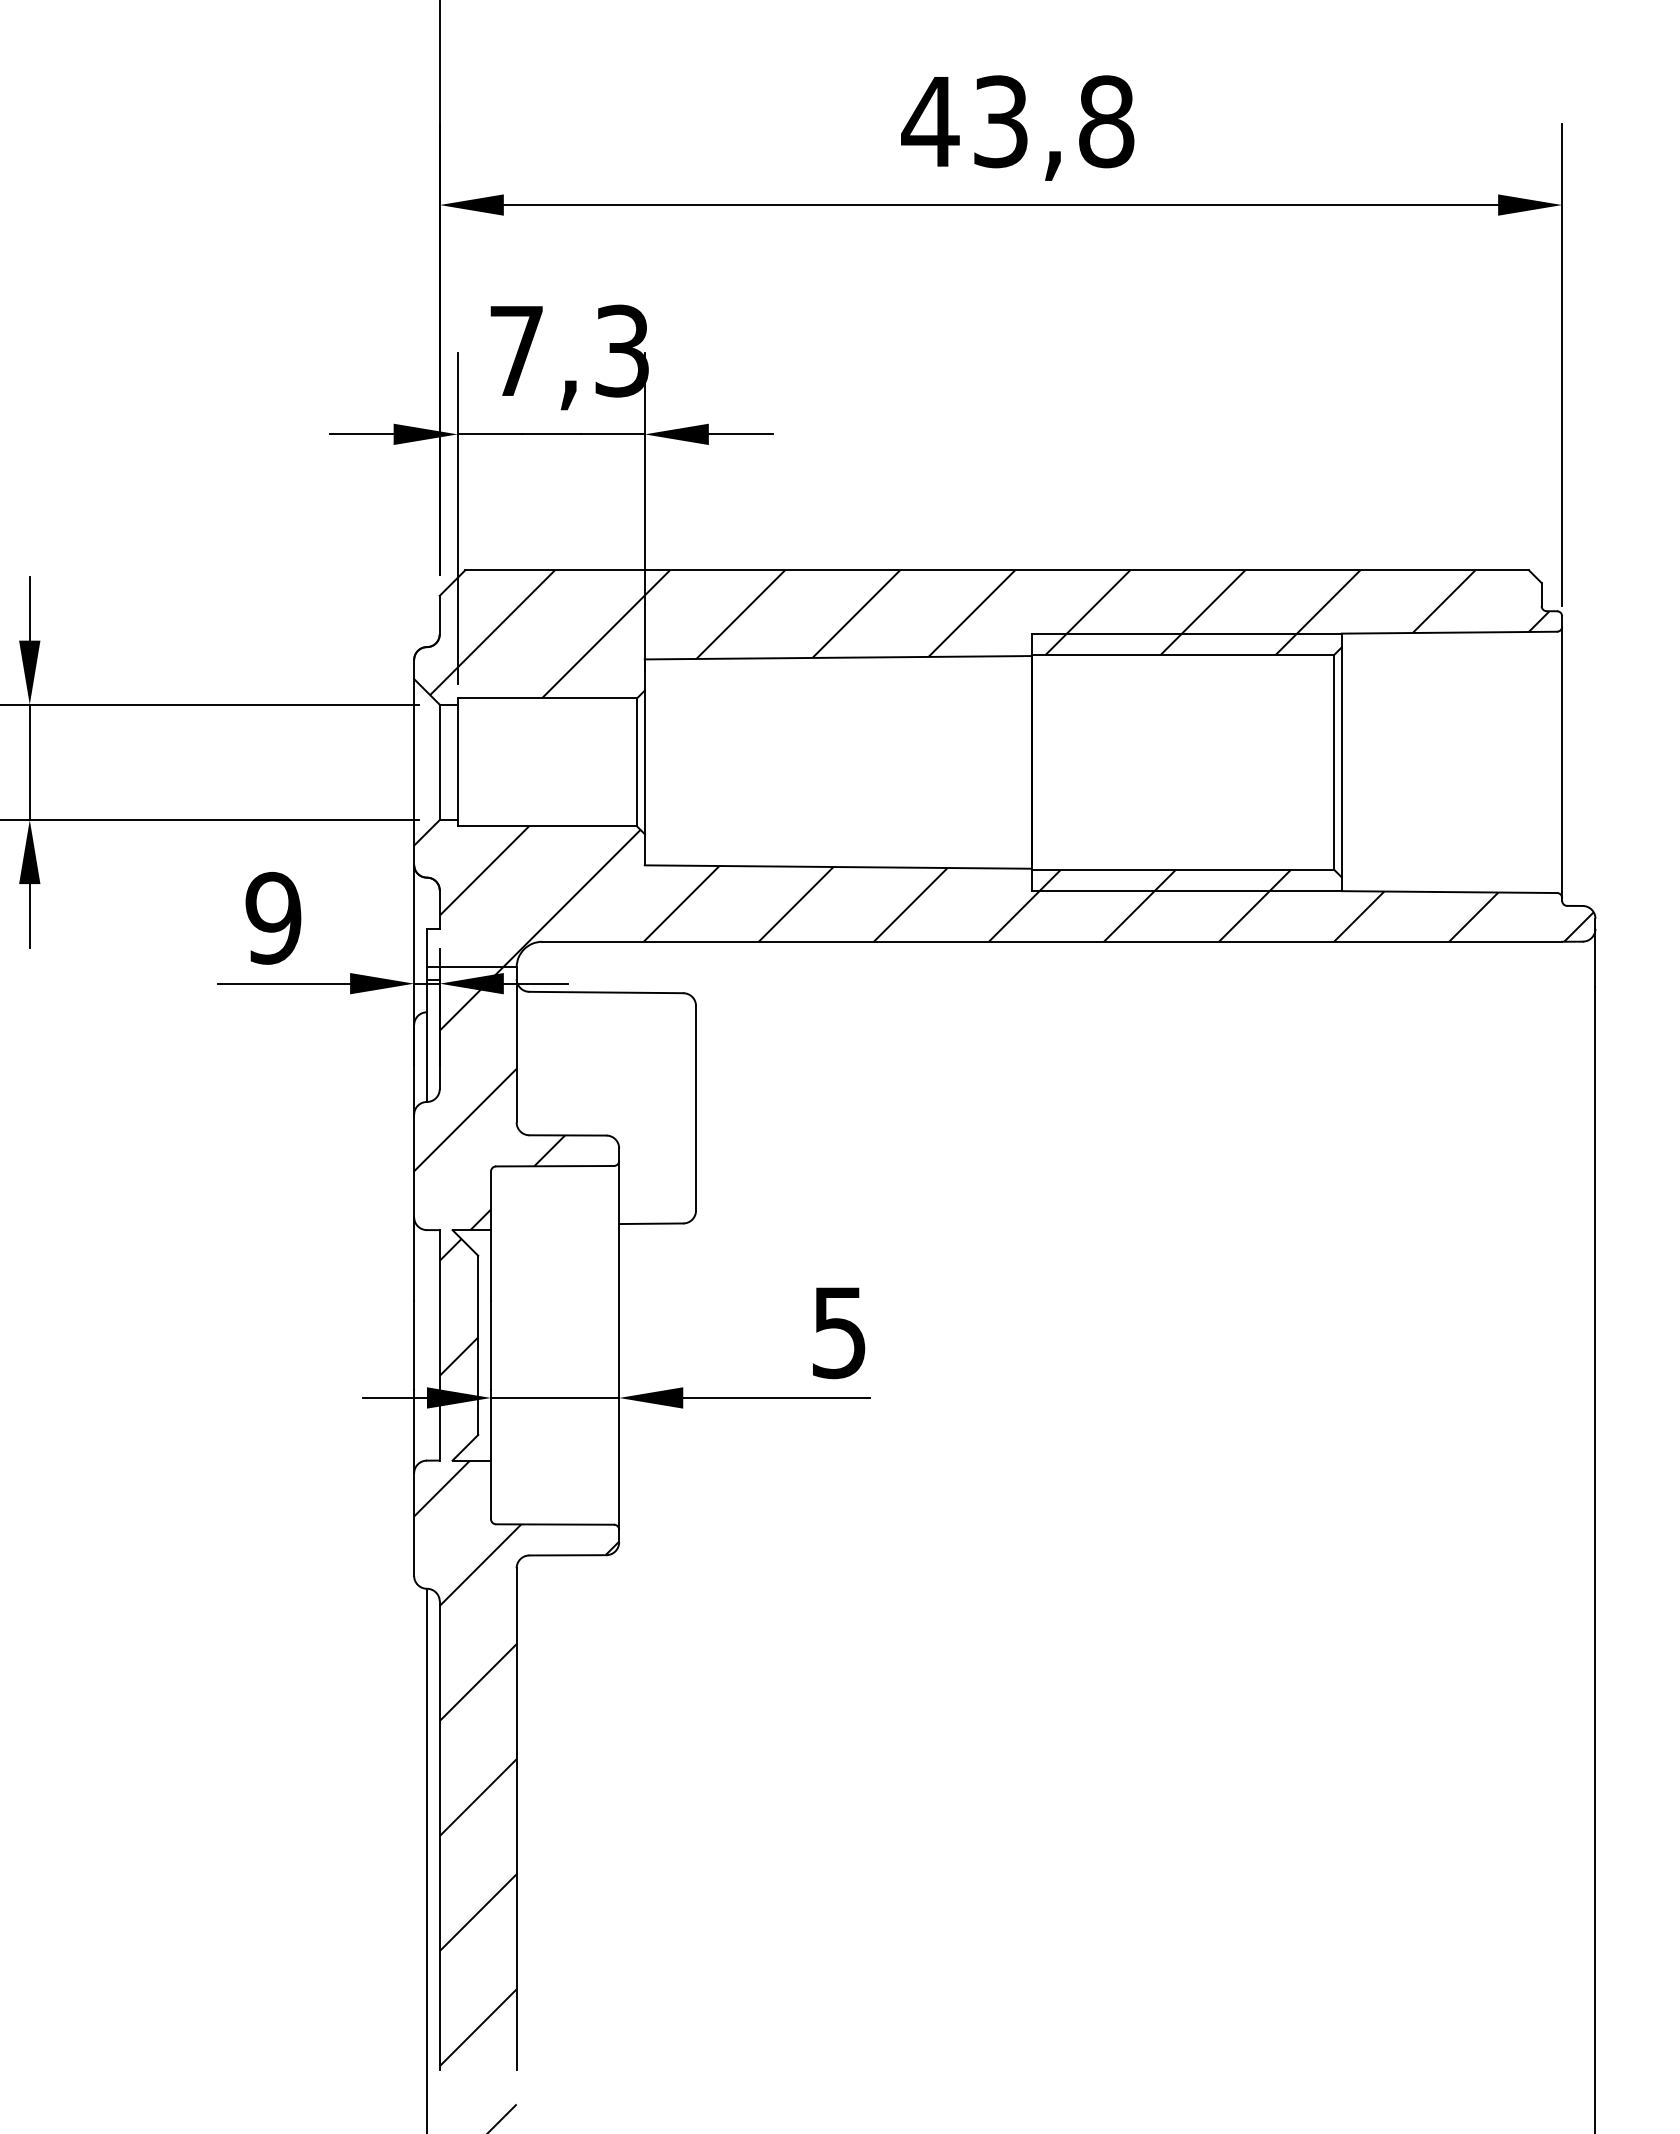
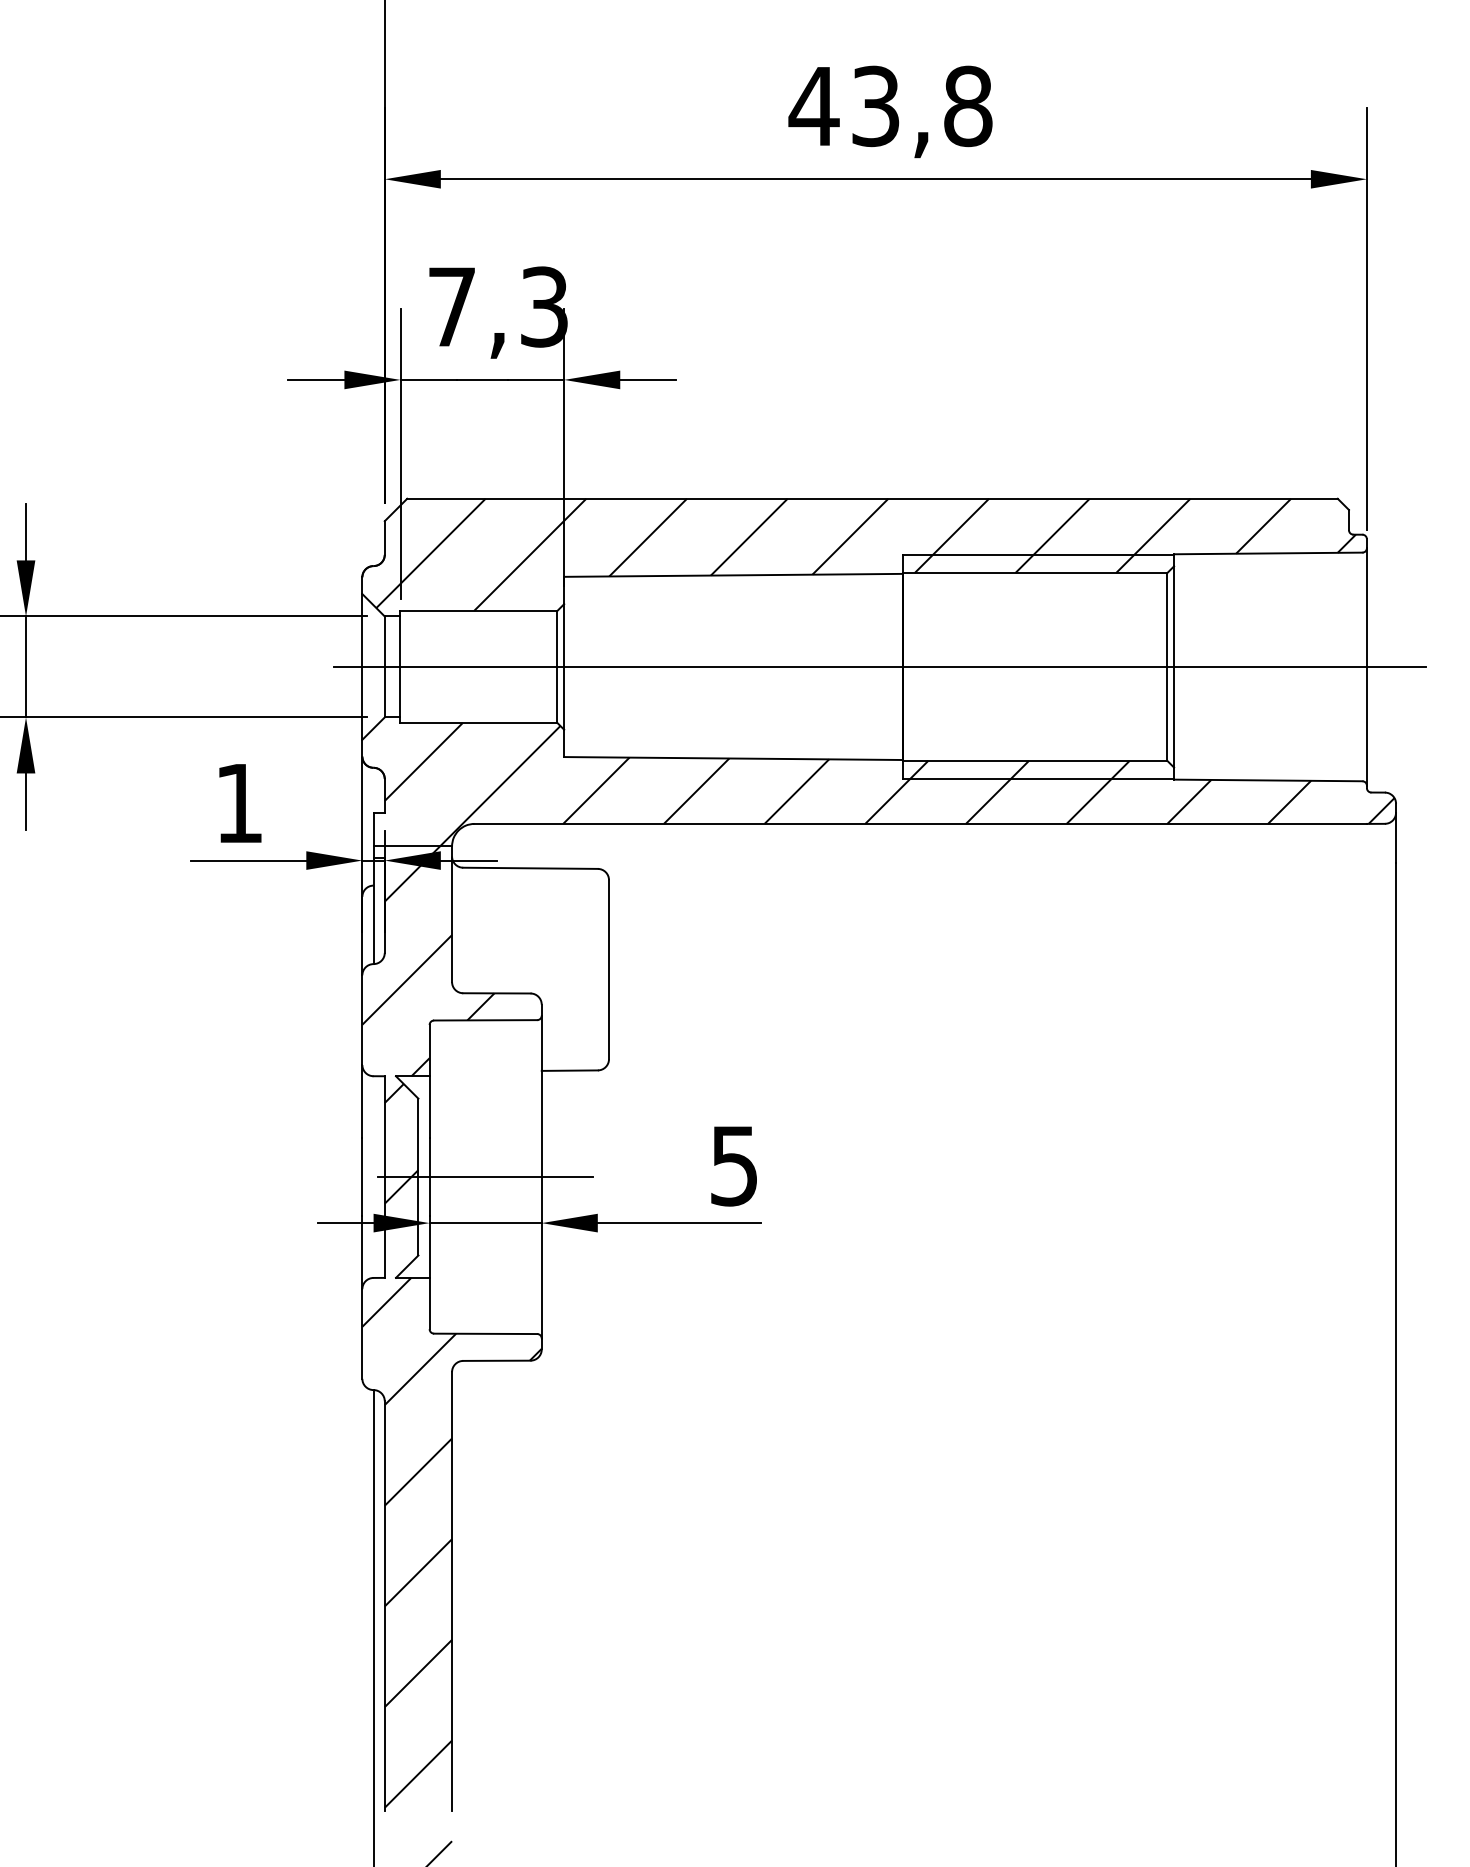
line: (1005, 761) -> (879, 666), added
text: (272, 918) -> (238, 803), 9 -> 1
line: (554, 1345) -> (485, 1177), added

